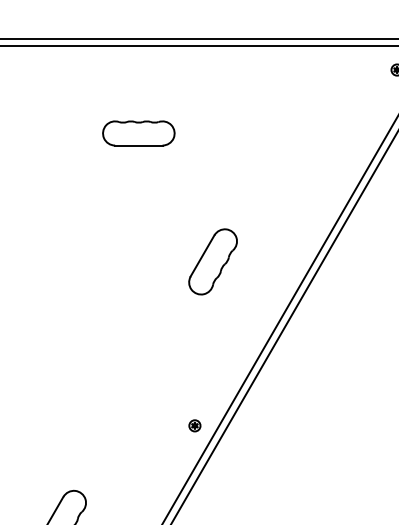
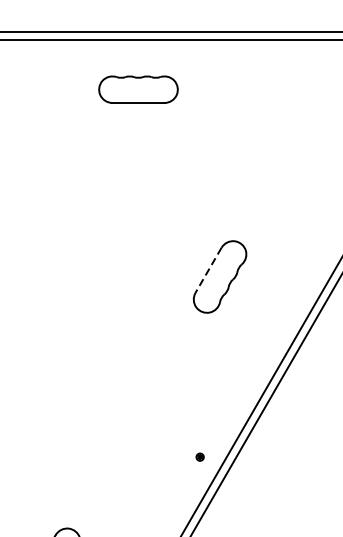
part: (138, 133) -> (138, 89), moved
line: (202, 255) -> (208, 269), solid -> dashed
part: (194, 425) -> (199, 456), size x0.6

